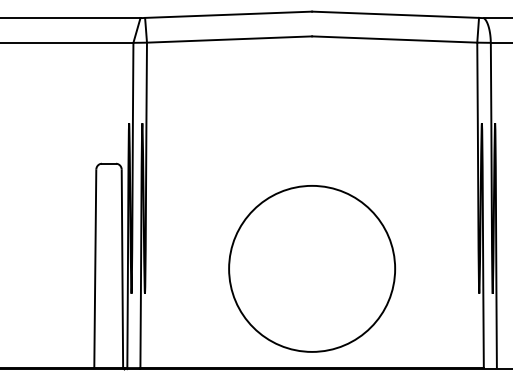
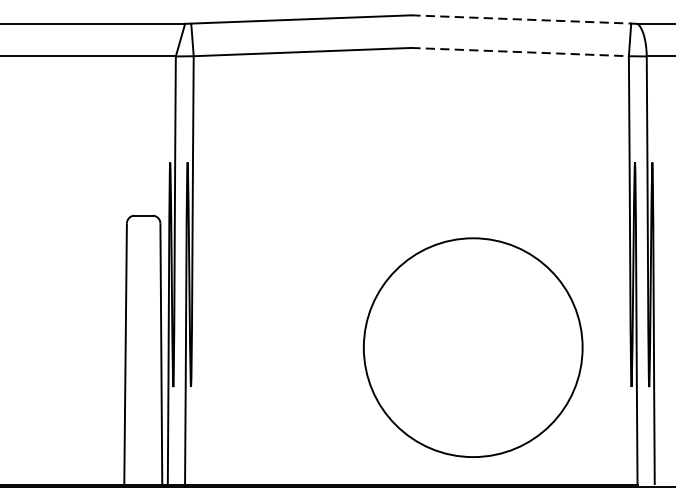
line: (395, 14) -> (521, 19), solid -> dashed
line: (394, 39) -> (519, 52), solid -> dashed
circle: (312, 268) -> (473, 347), moved

